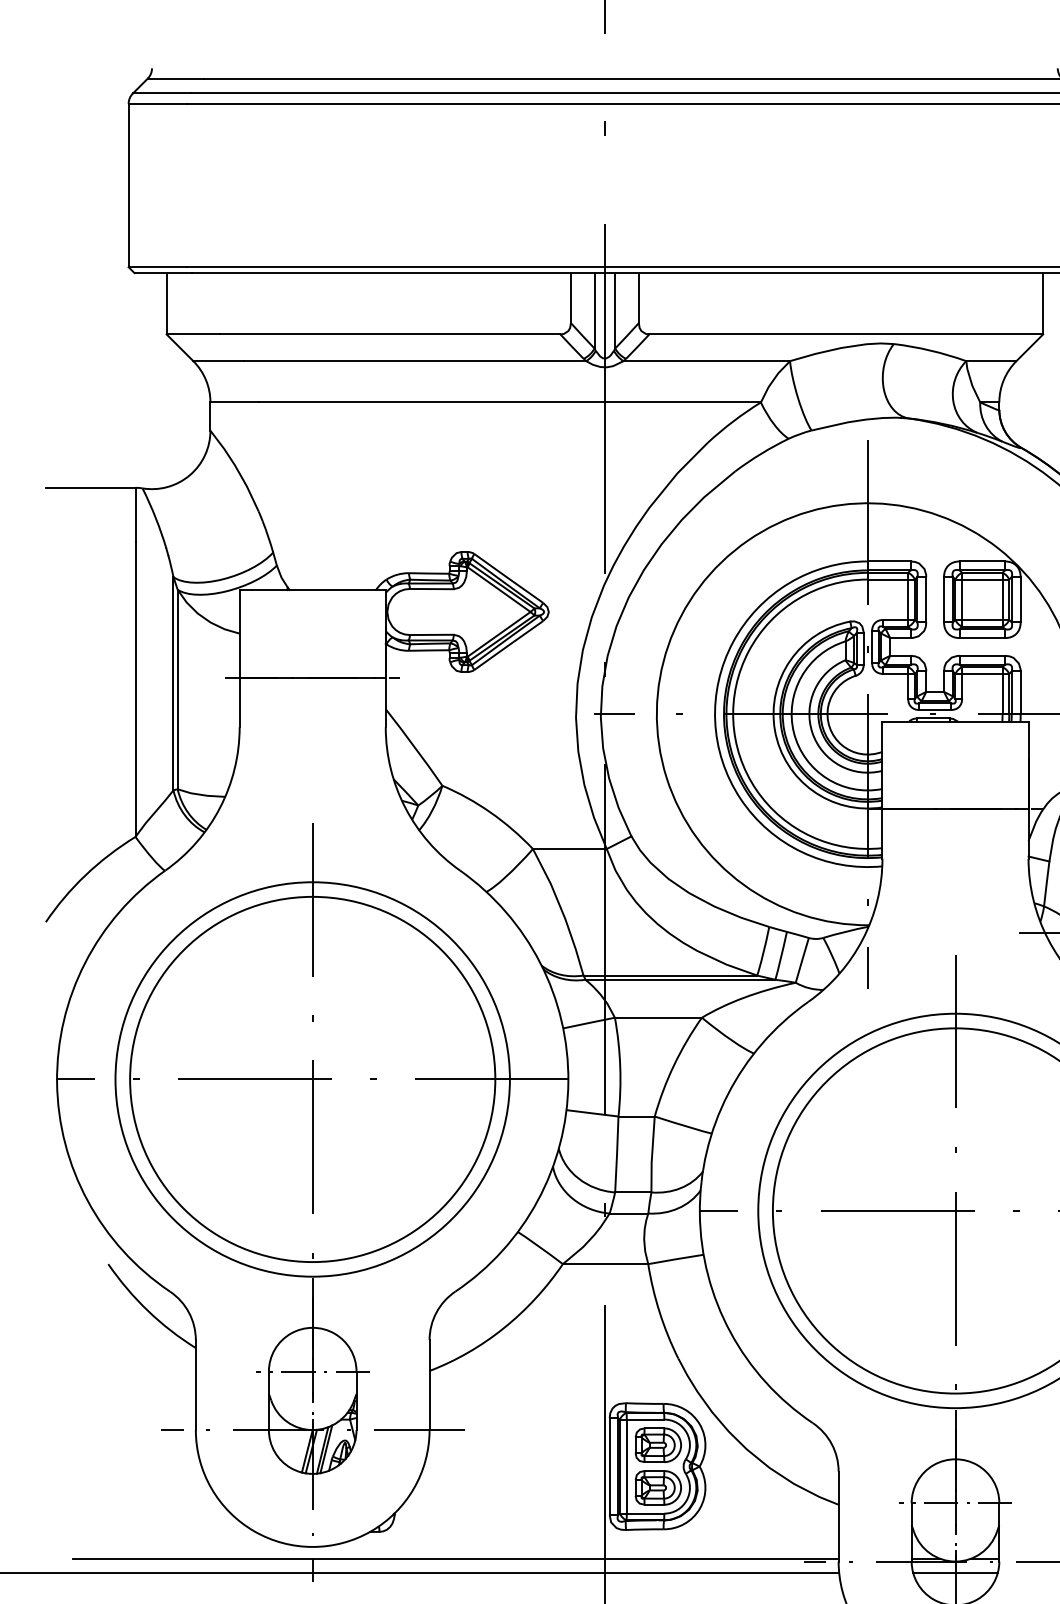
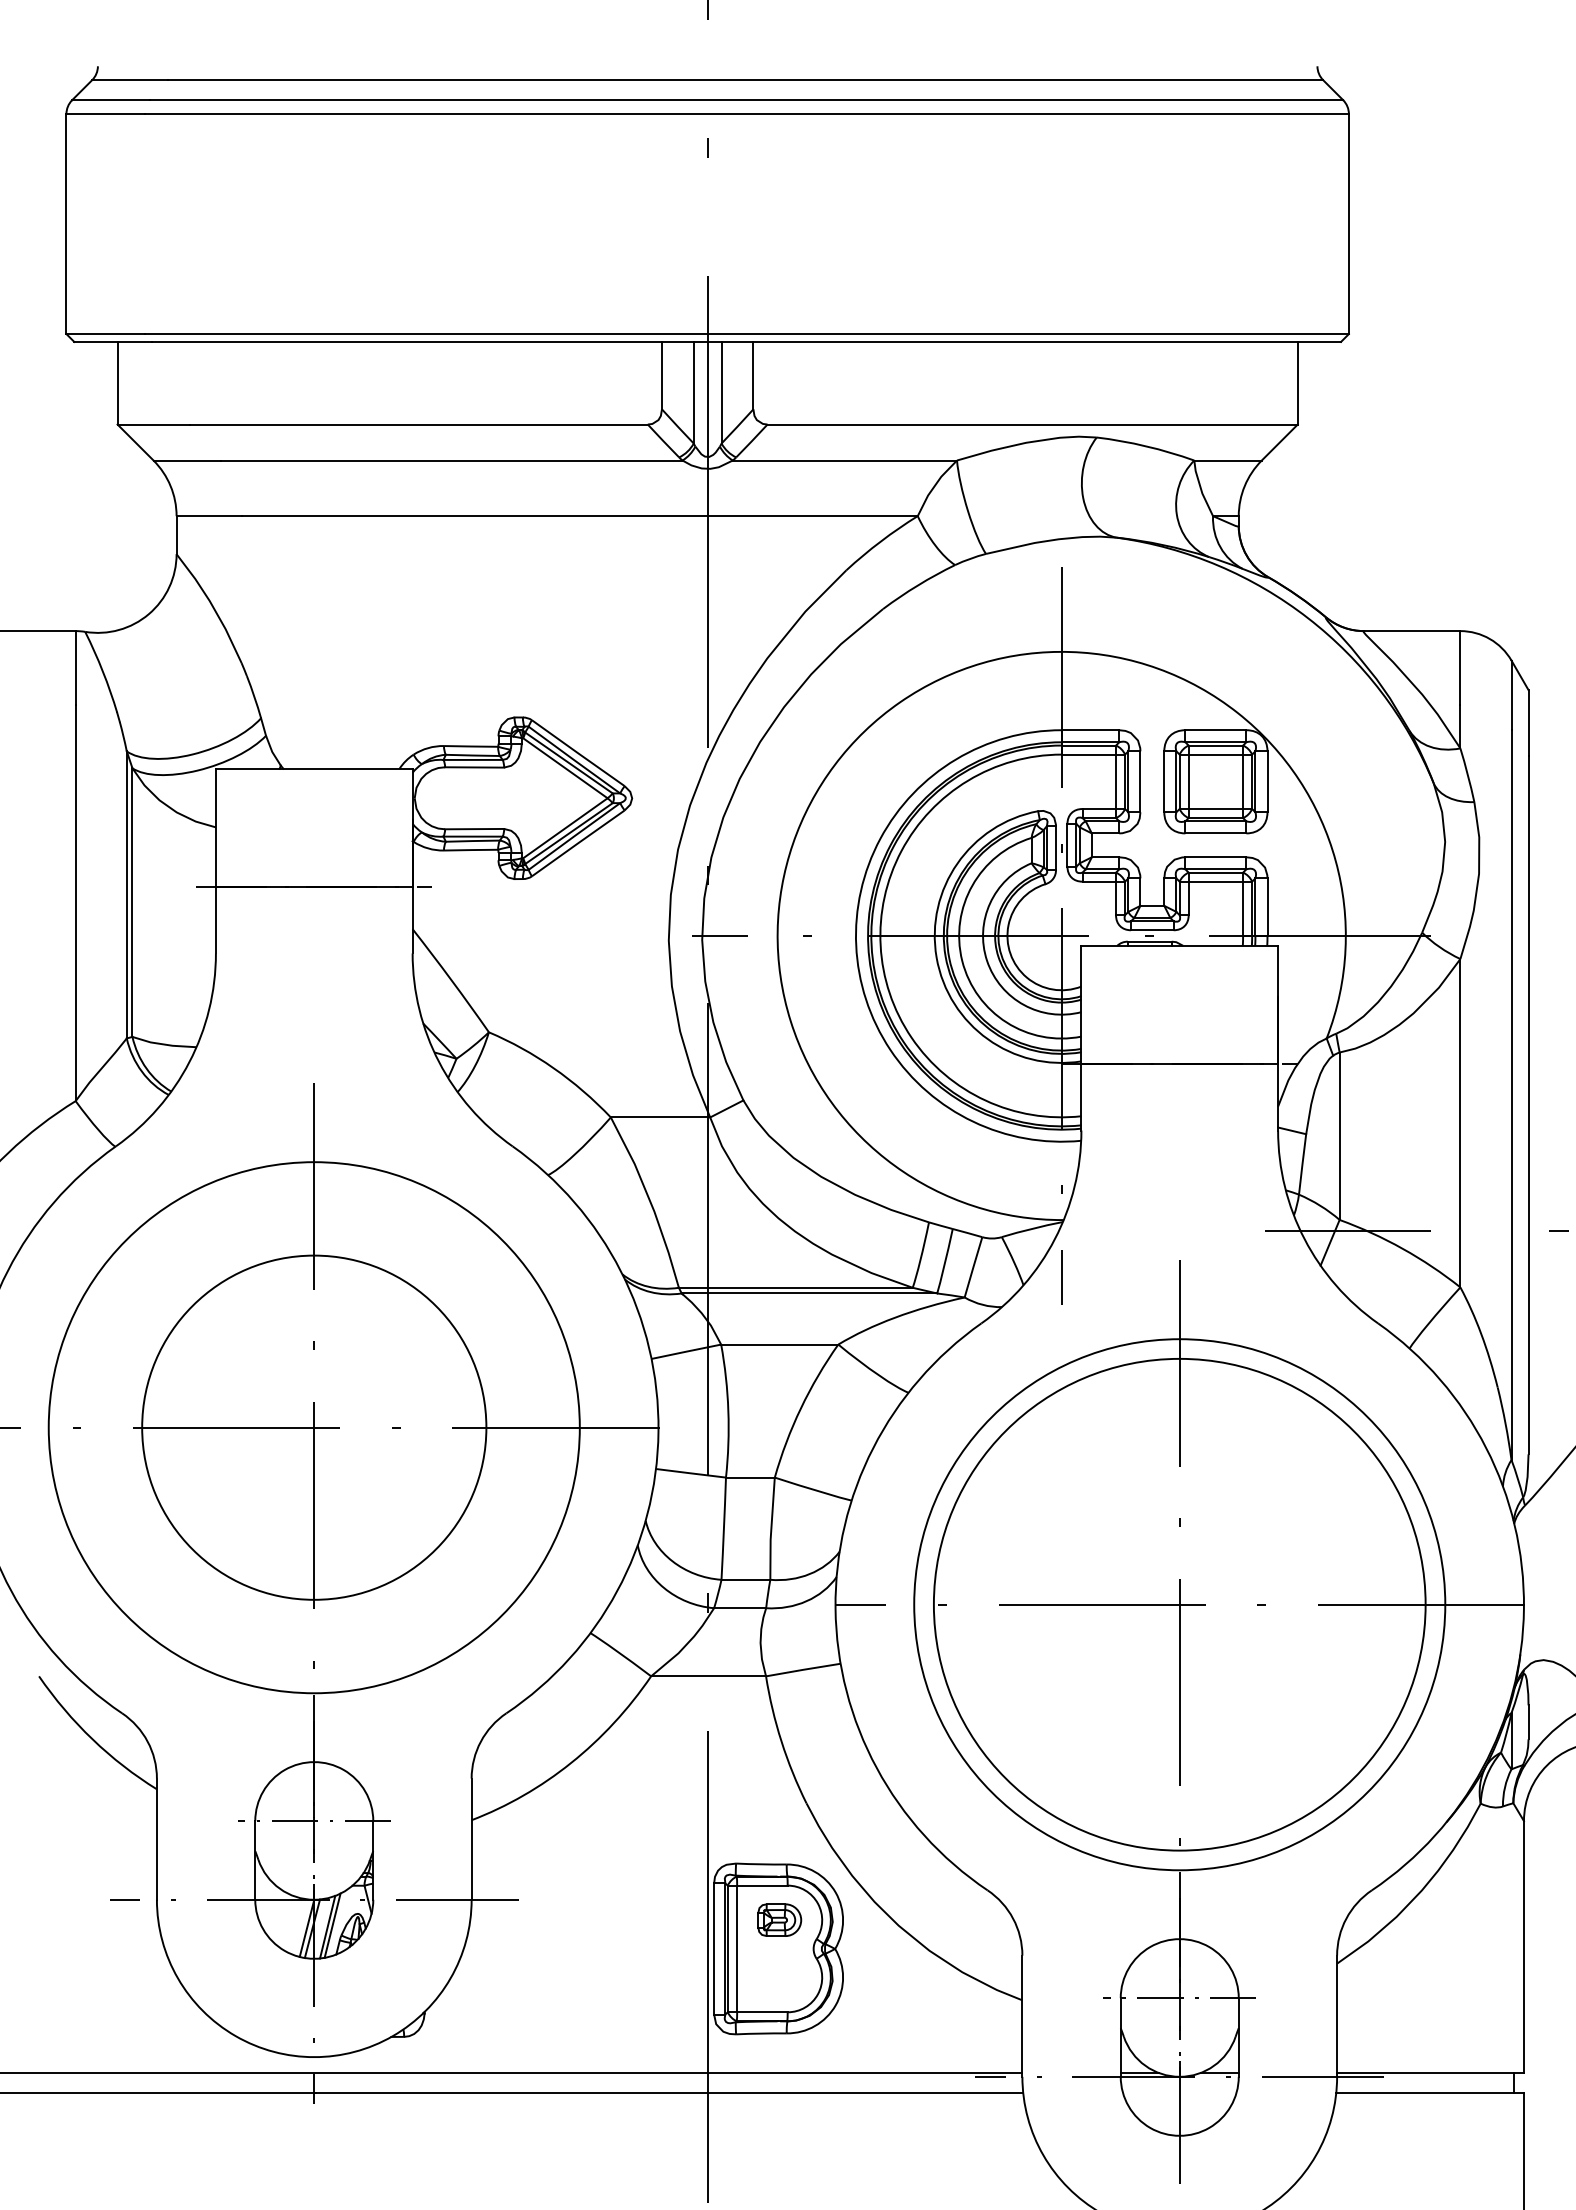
circle: (312, 1079) -> (314, 1427), size x0.7
part: (658, 1444) -> (779, 1919), size x0.7
part: (658, 1487) -> (779, 1977), removed
line: (955, 1573) -> (1179, 2092), removed

